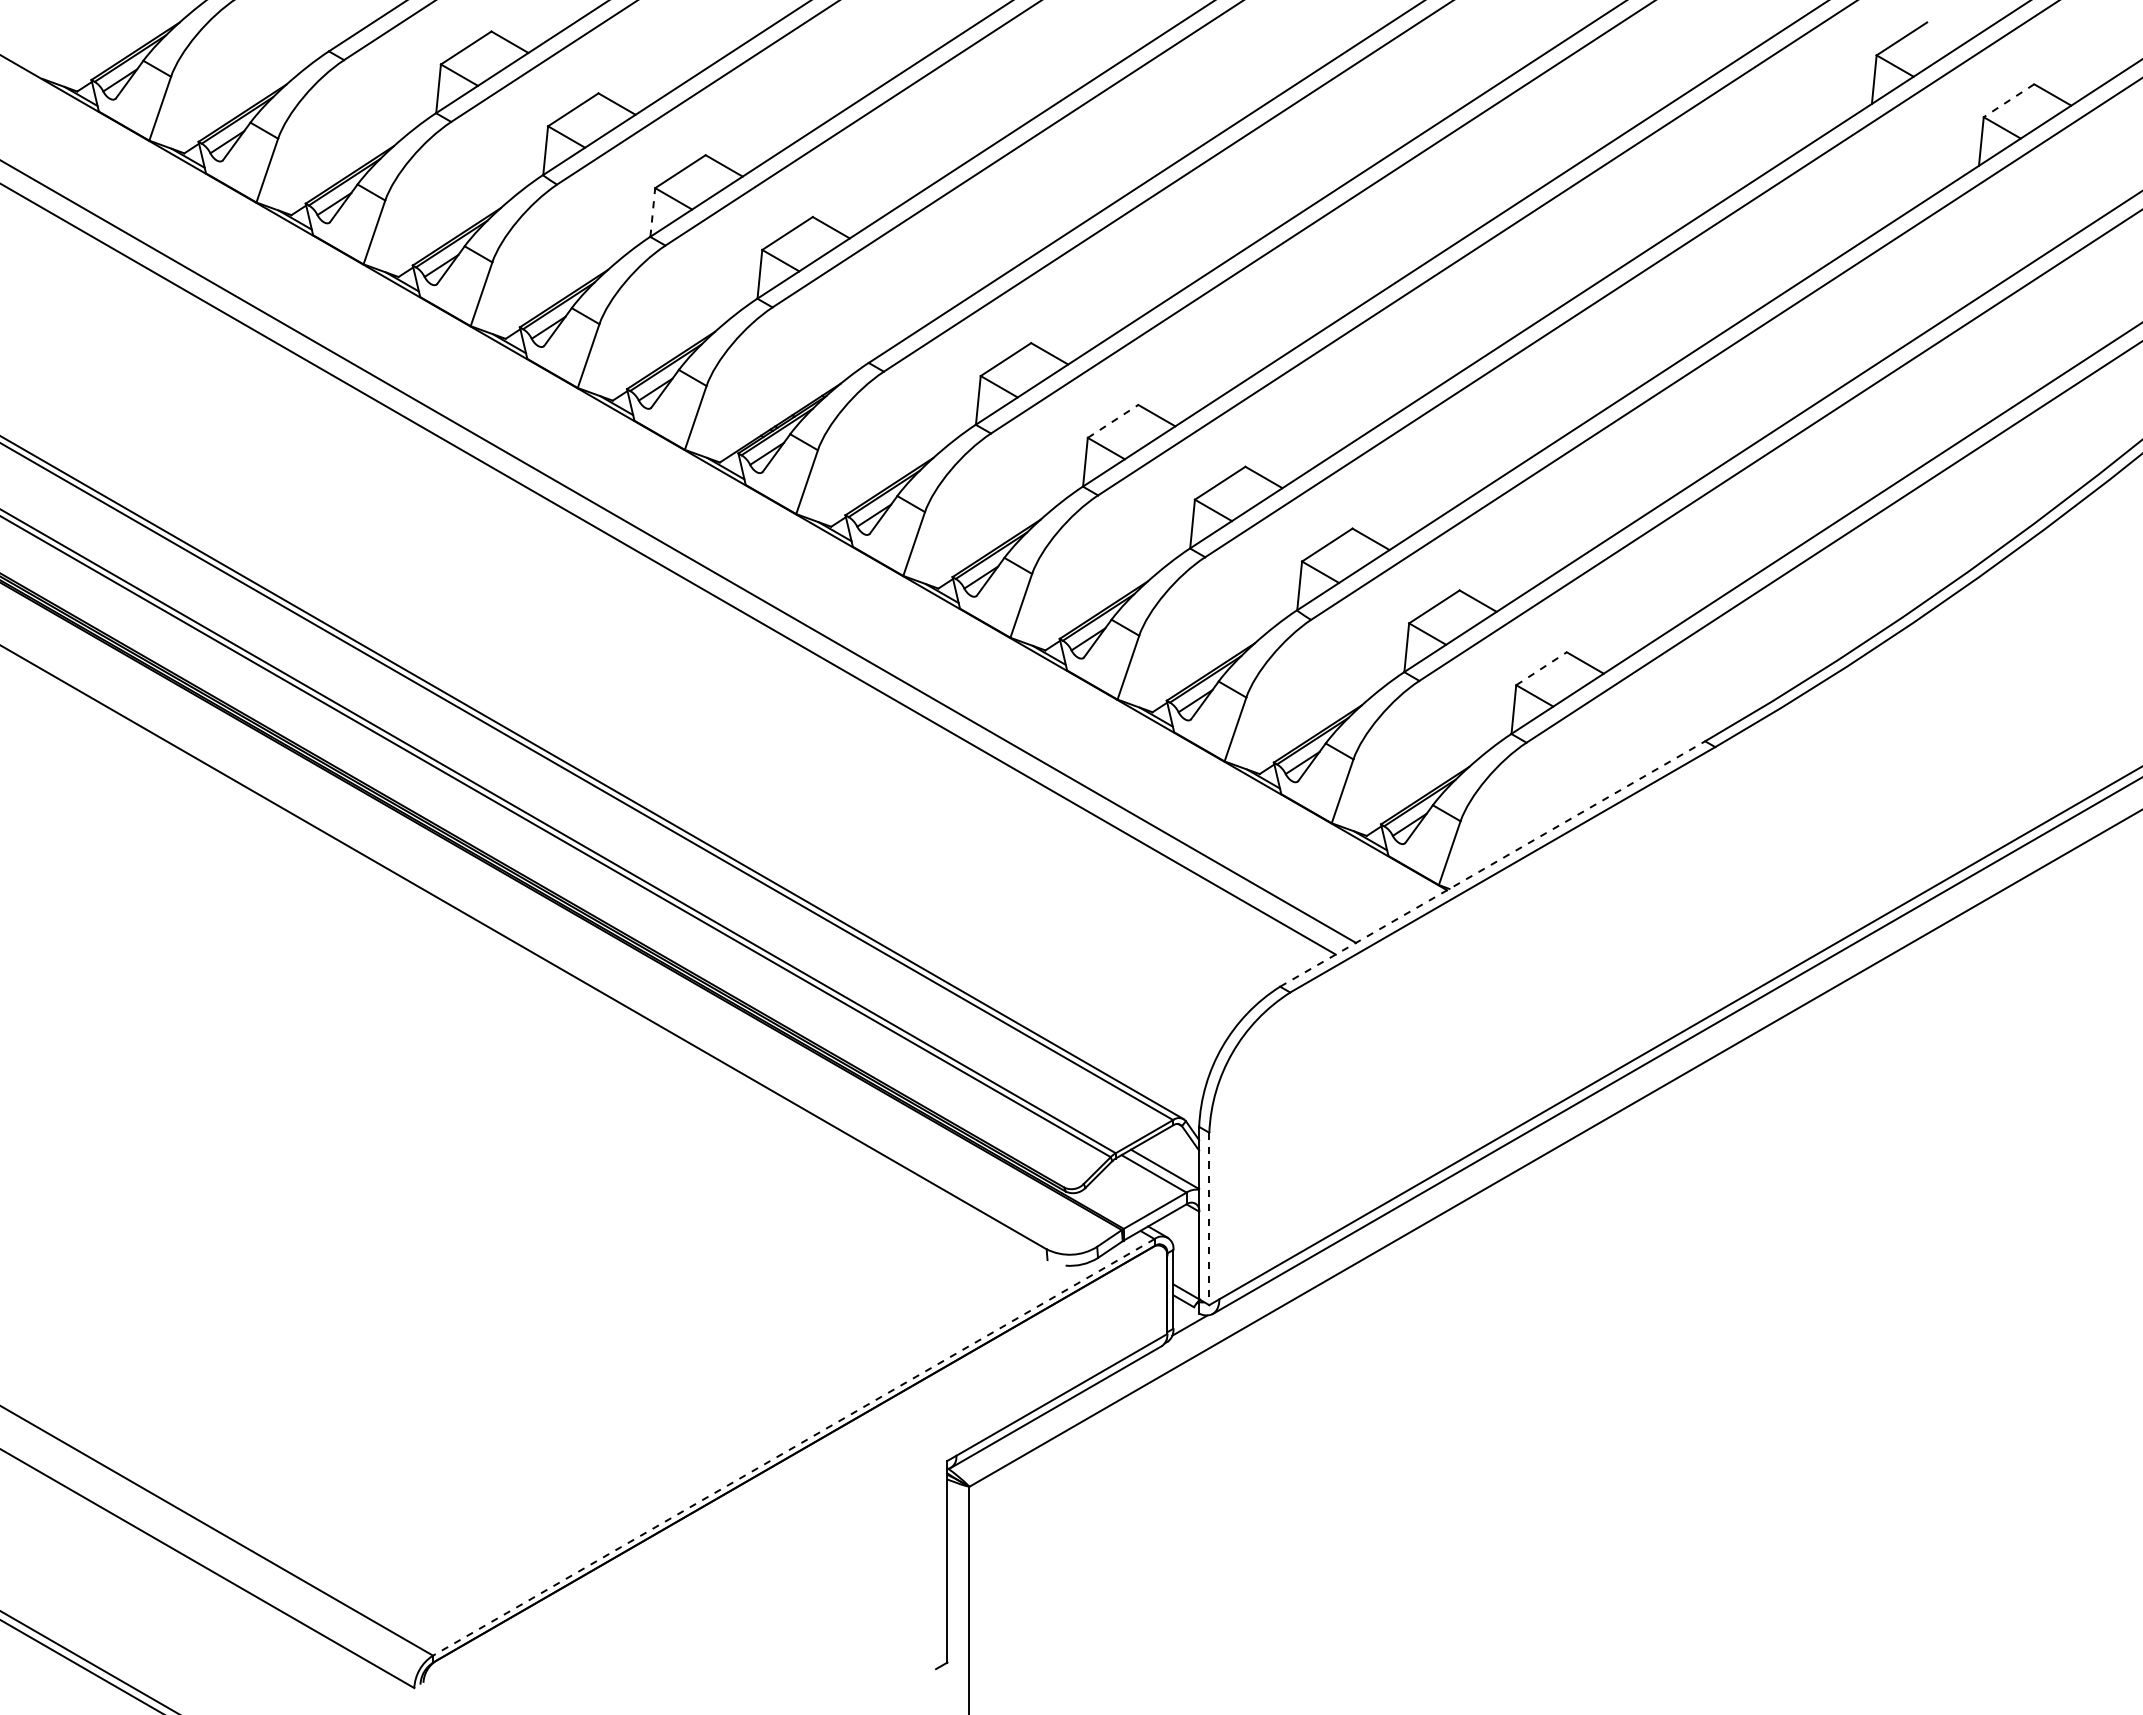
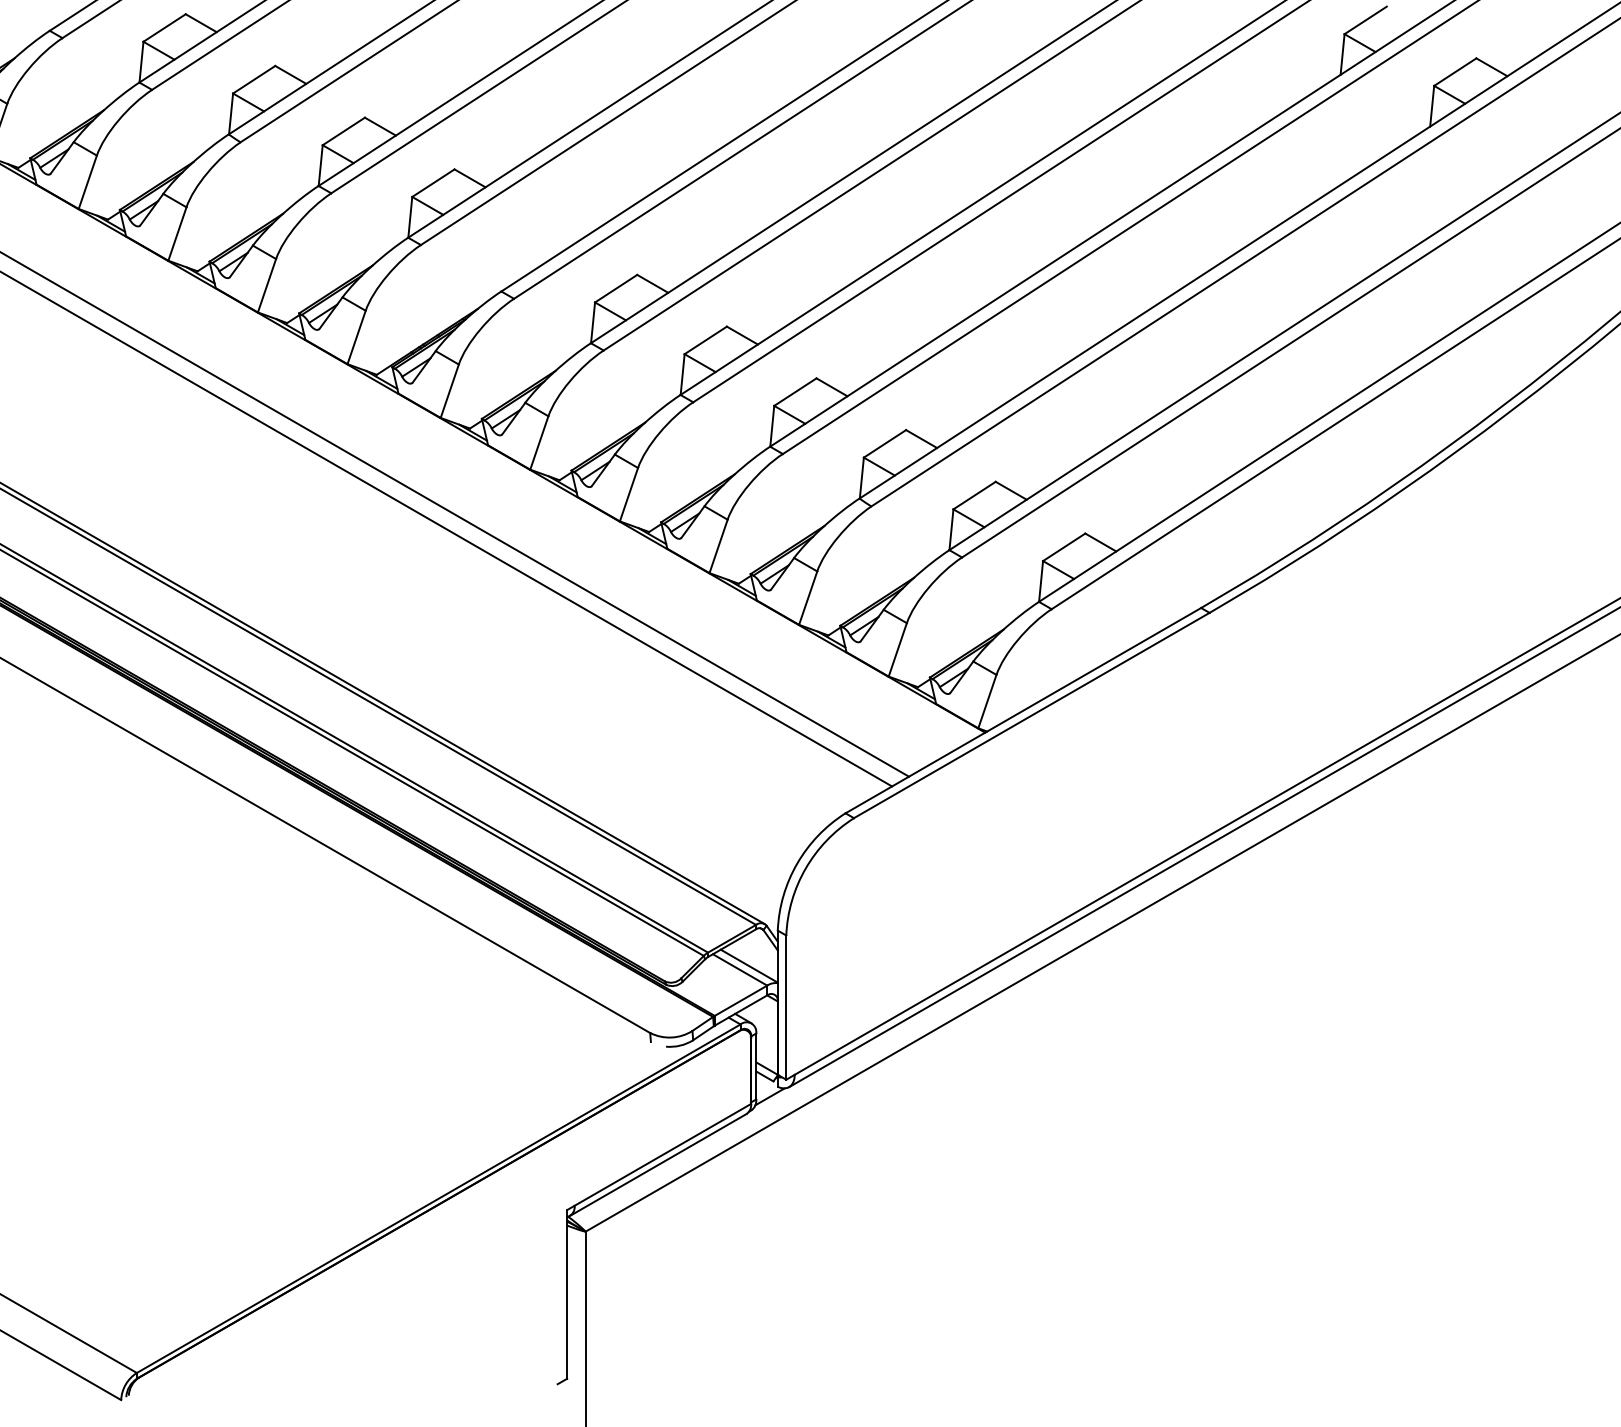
line: (2008, 101) -> (1454, 72), dashed -> solid
line: (652, 211) -> (320, 164), dashed -> solid
line: (1113, 421) -> (706, 340), dashed -> solid
line: (1541, 668) -> (1064, 547), dashed -> solid
line: (1493, 863) -> (1024, 710), dashed -> solid
line: (1209, 1219) -> (786, 1008), dashed -> solid
line: (793, 1447) -> (438, 1198), dashed -> solid

